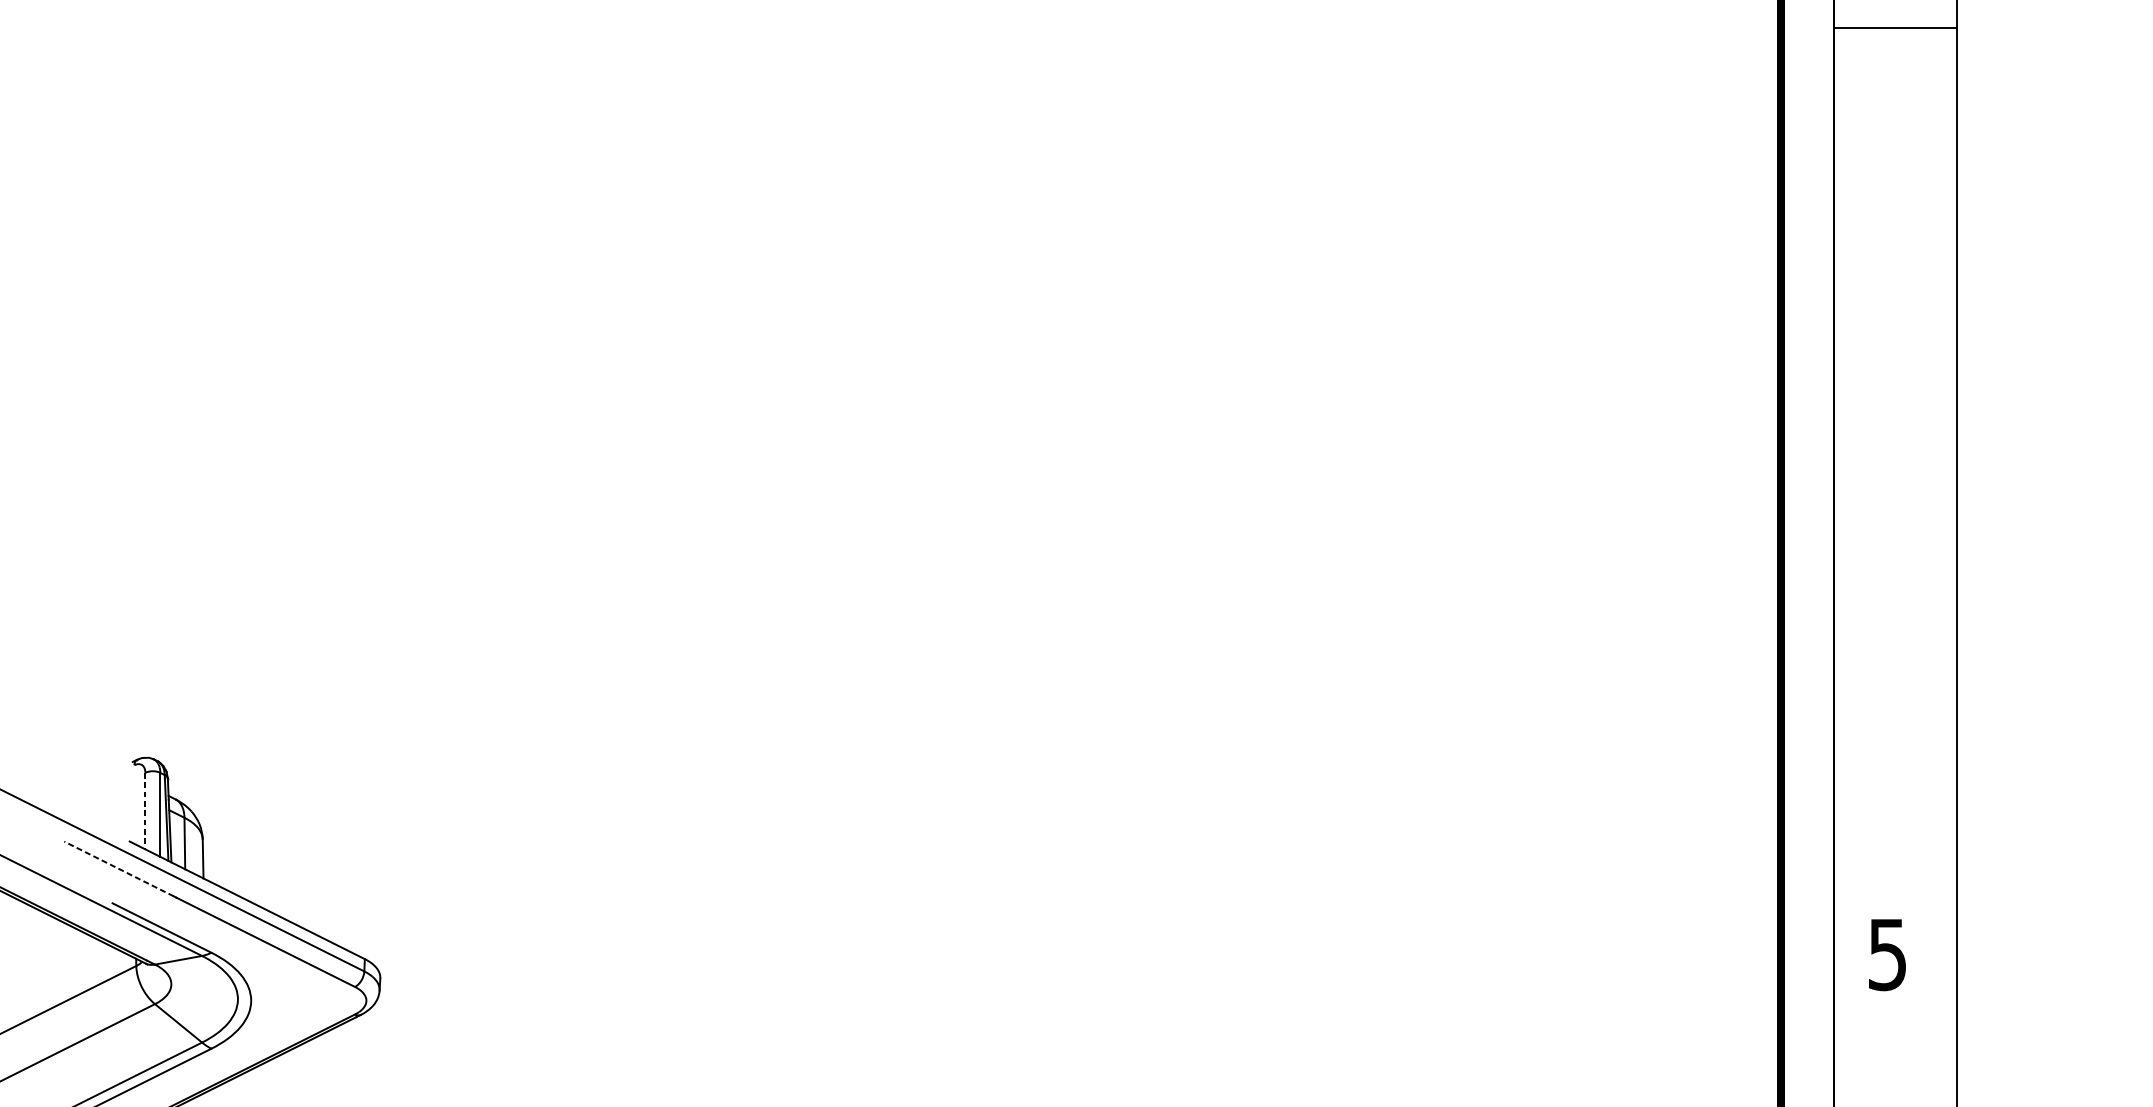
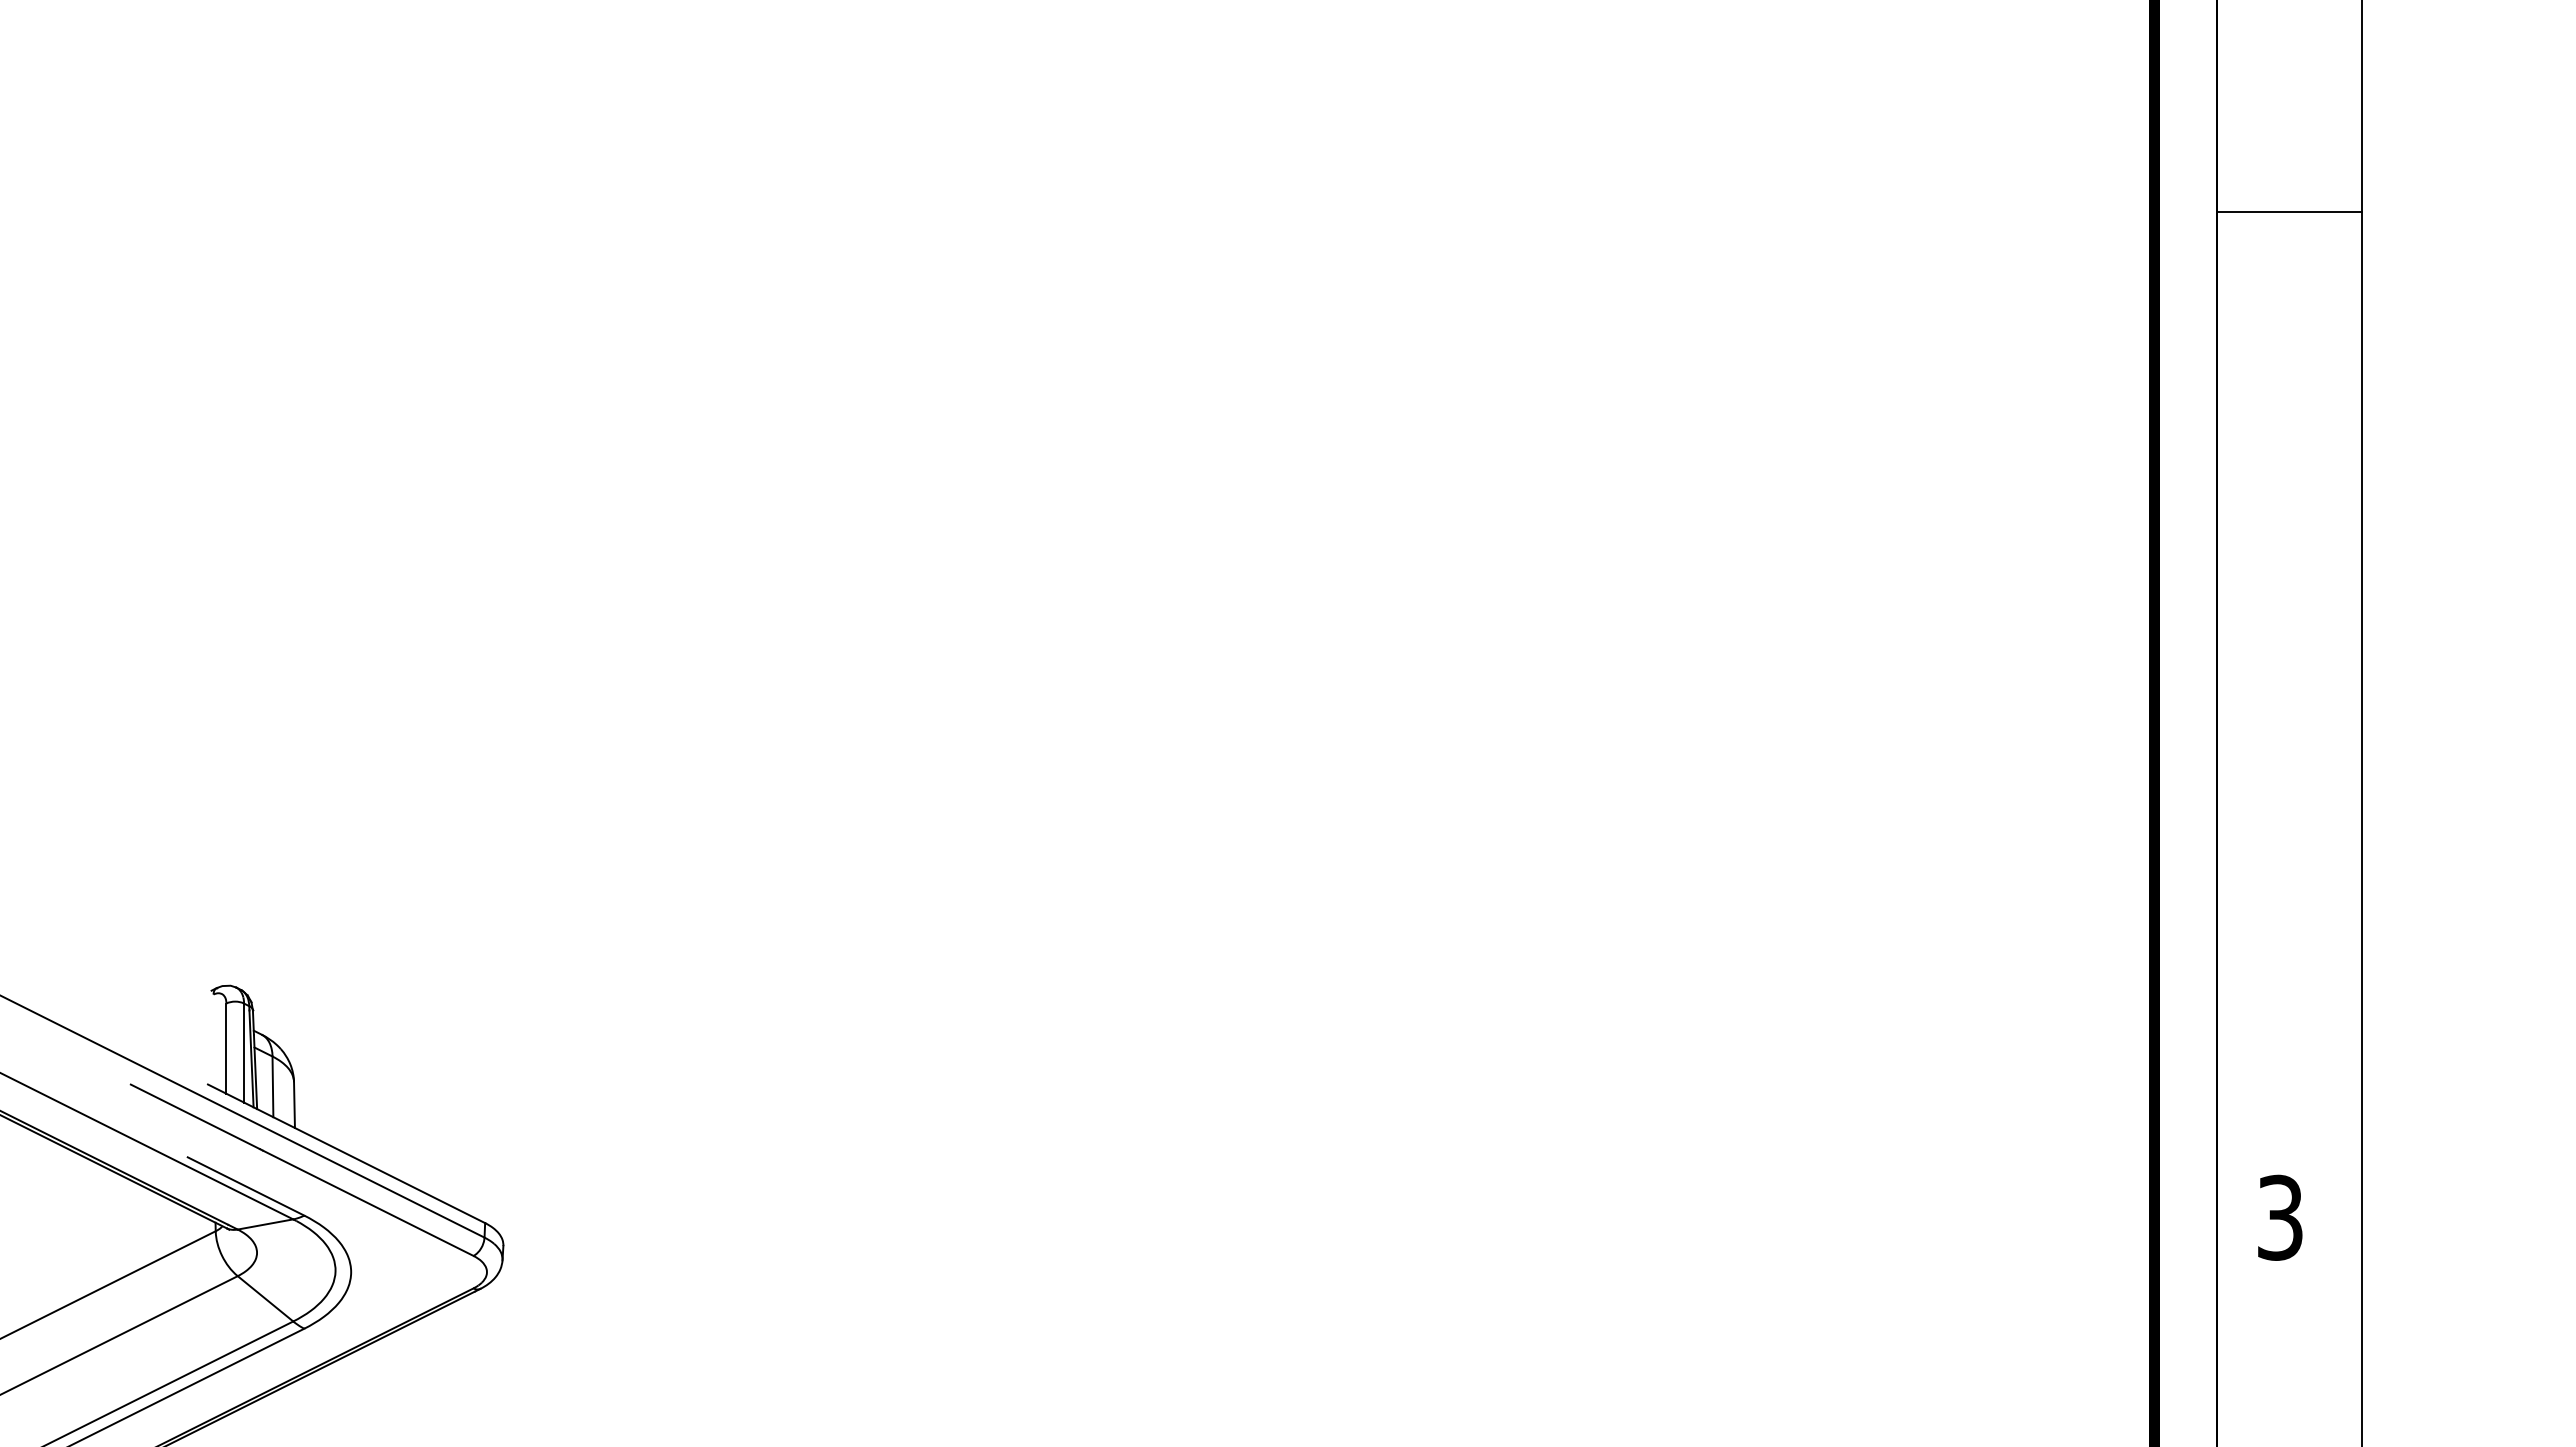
line: (1895, 28) -> (2289, 212), moved
line: (145, 811) -> (226, 1049), dashed -> solid
line: (118, 868) -> (194, 1116), dashed -> solid
text: (1887, 954) -> (2280, 1217), 5 -> 3

